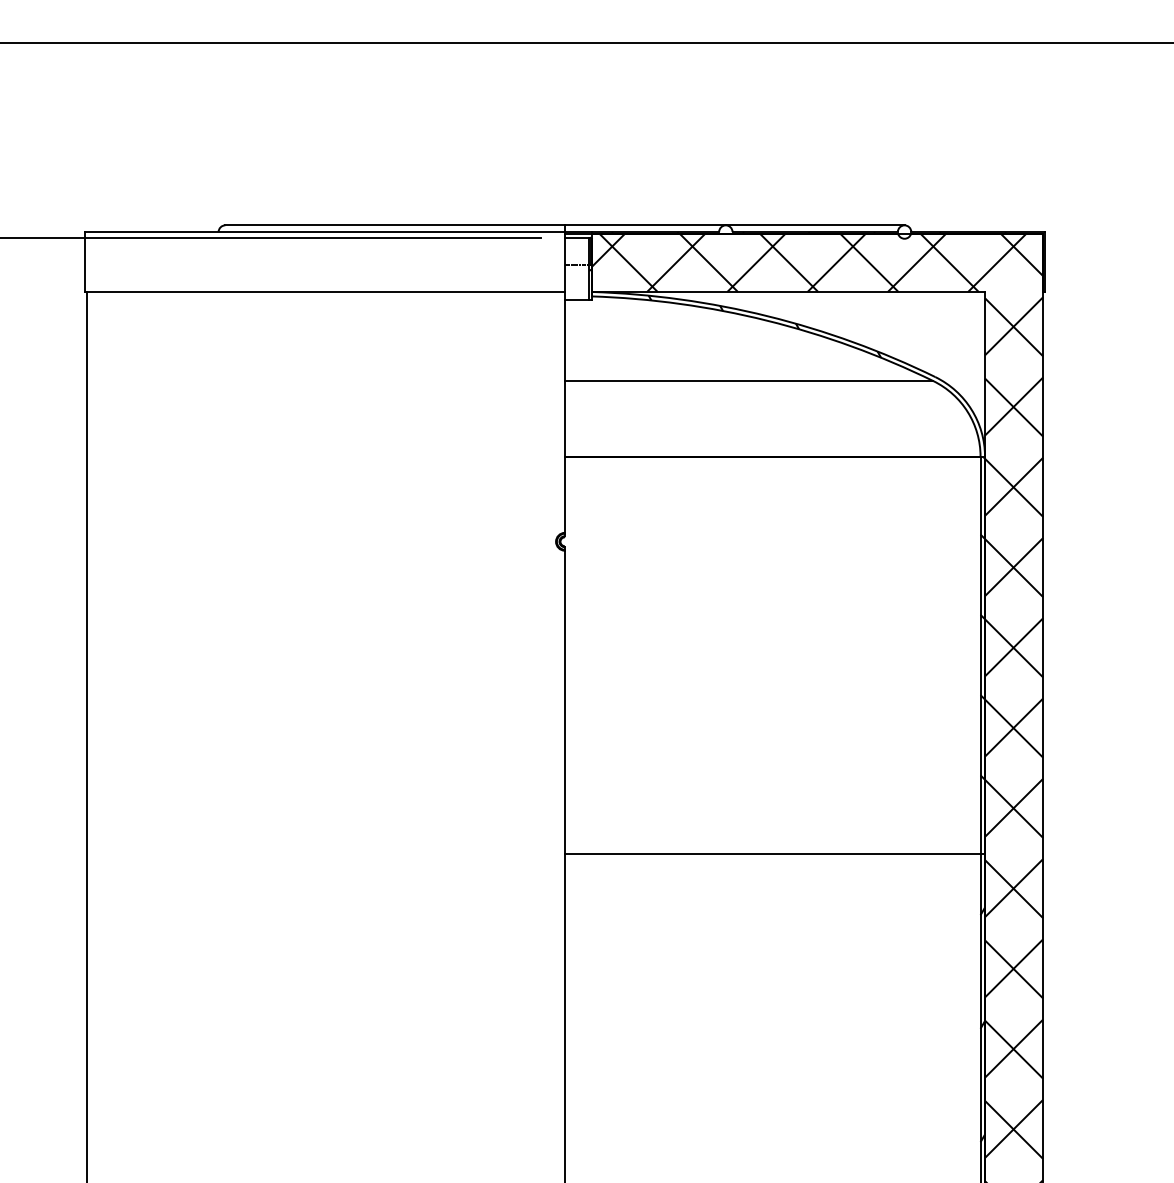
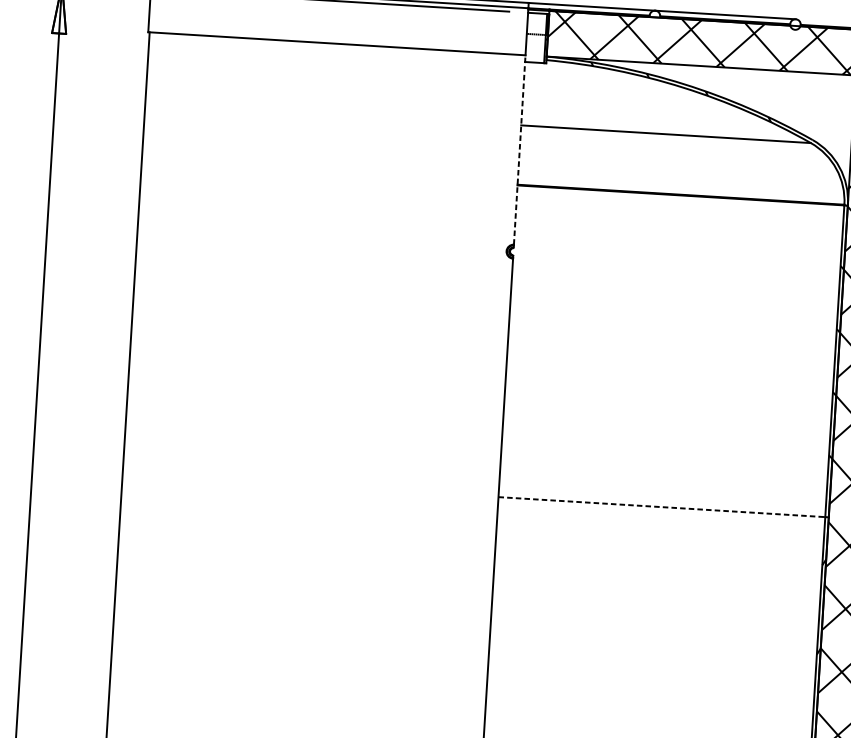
line: (564, 411) -> (519, 149), solid -> dashed
line: (772, 853) -> (661, 506), solid -> dashed

